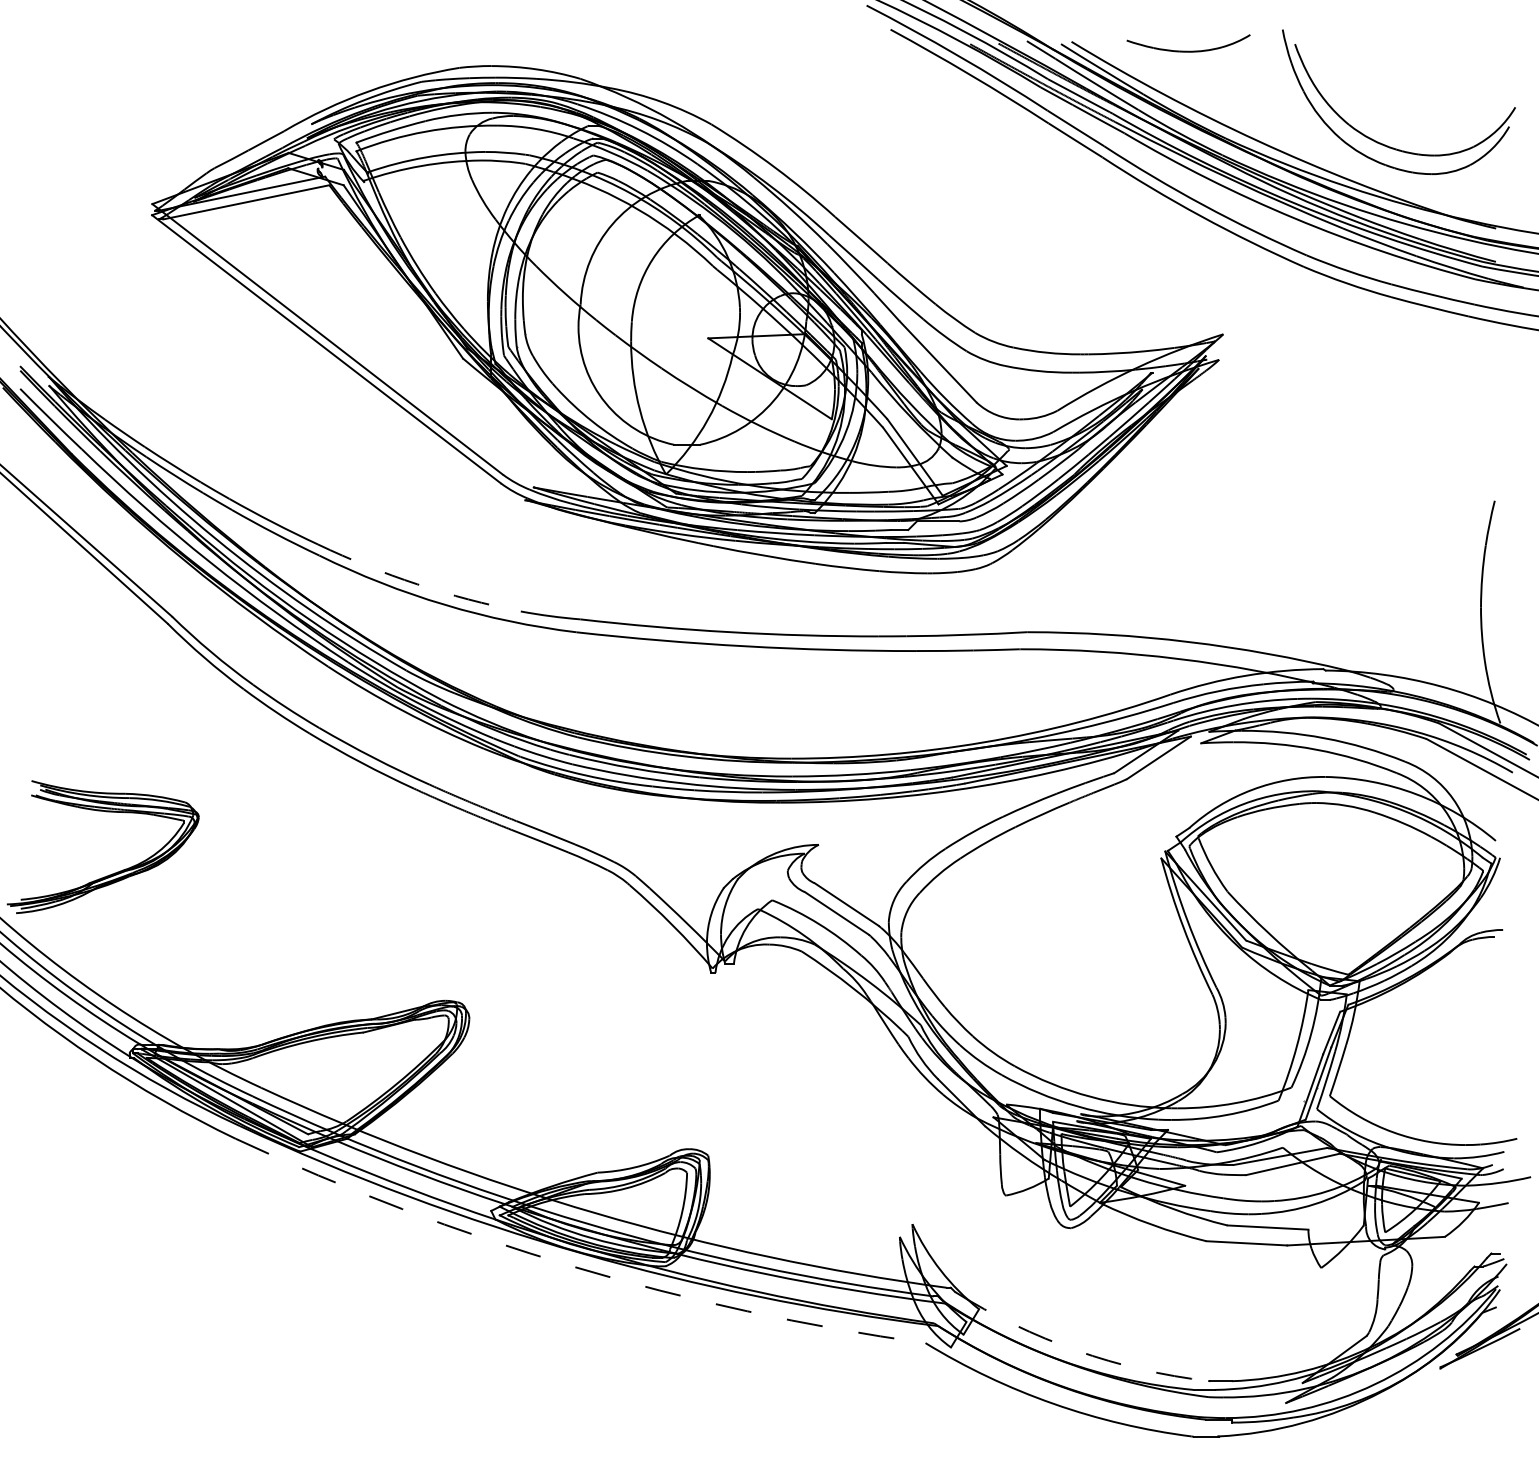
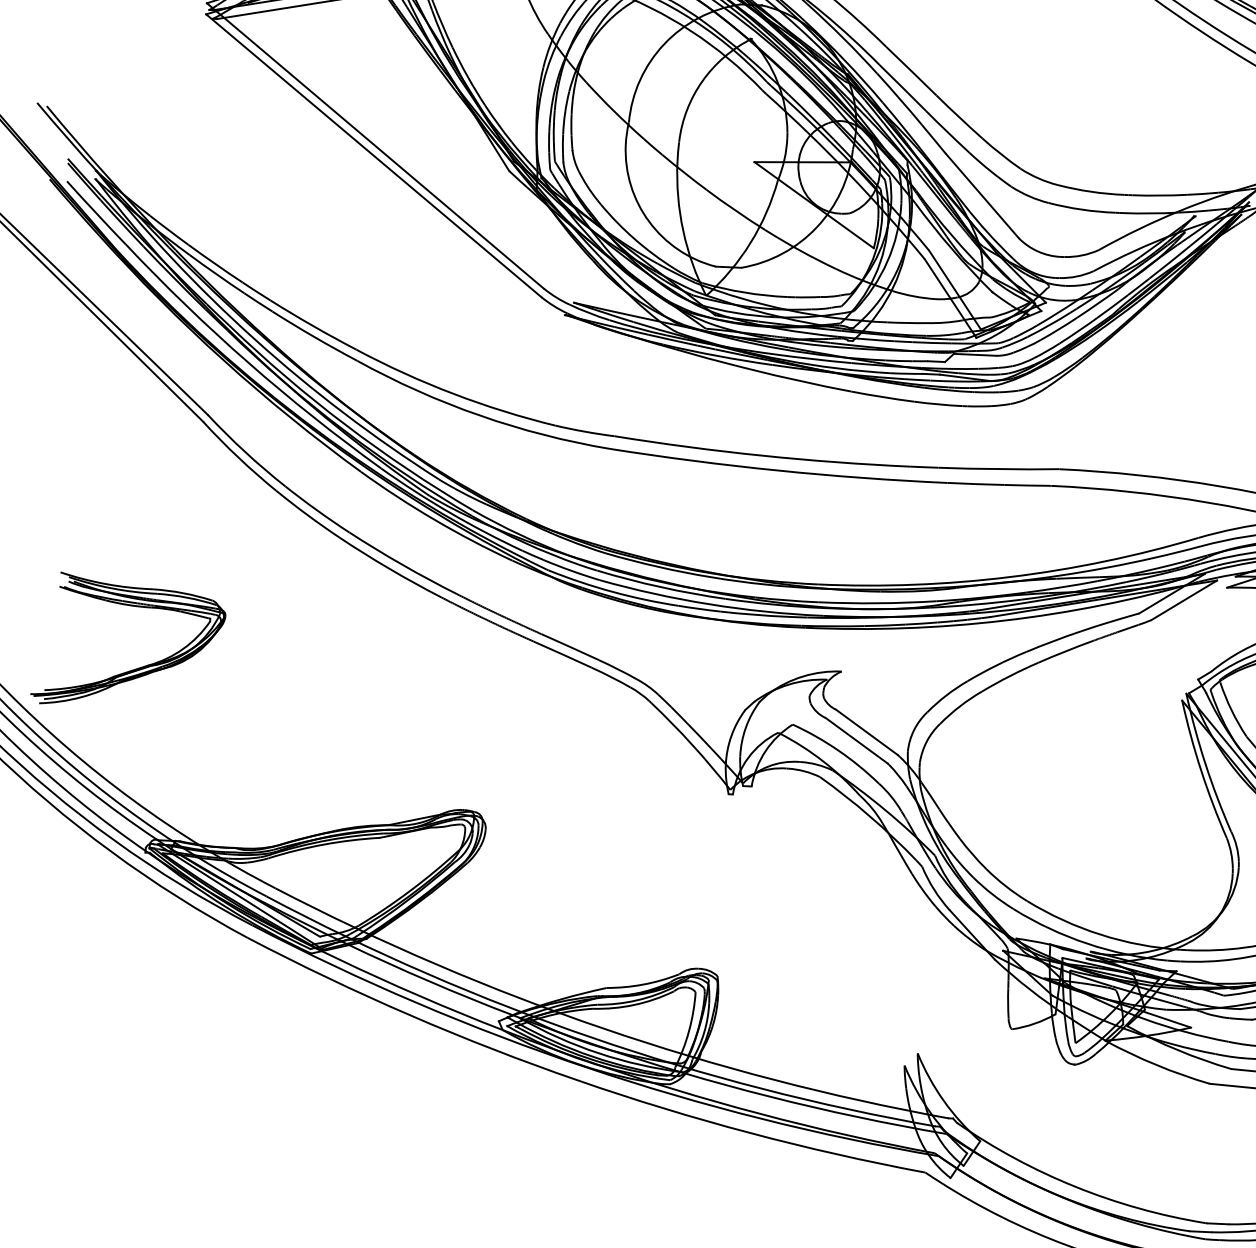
arc: (417, 584) -> (453, 394), dashed -> solid
arc: (573, 1266) -> (578, 1080), dashed -> solid
arc: (1076, 1350) -> (1075, 1186), dashed -> solid

